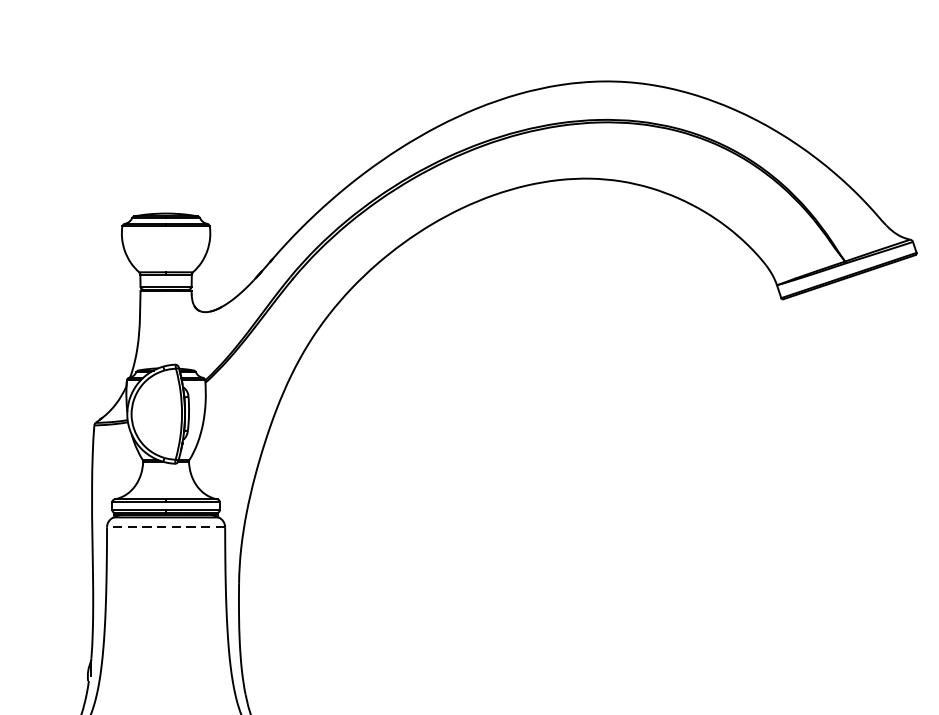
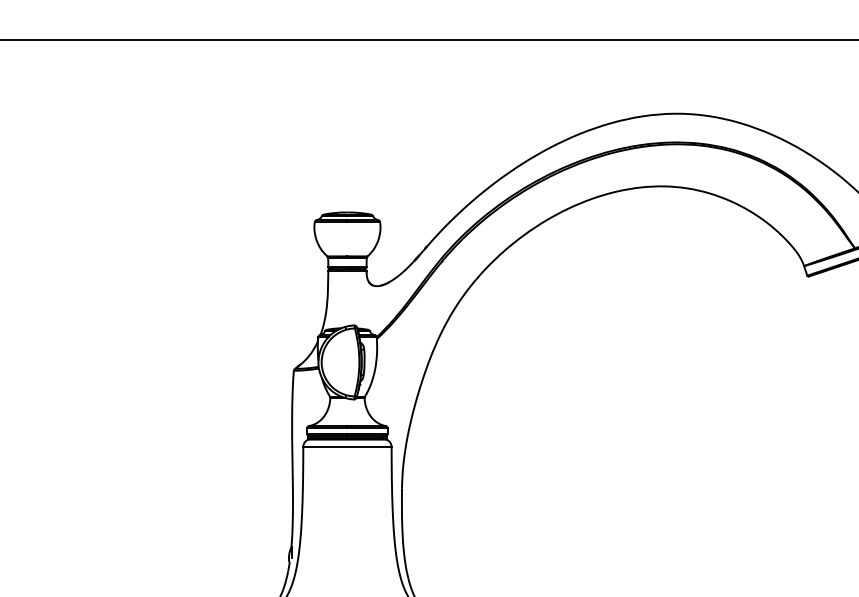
line: (164, 526) -> (346, 446), dashed -> solid

